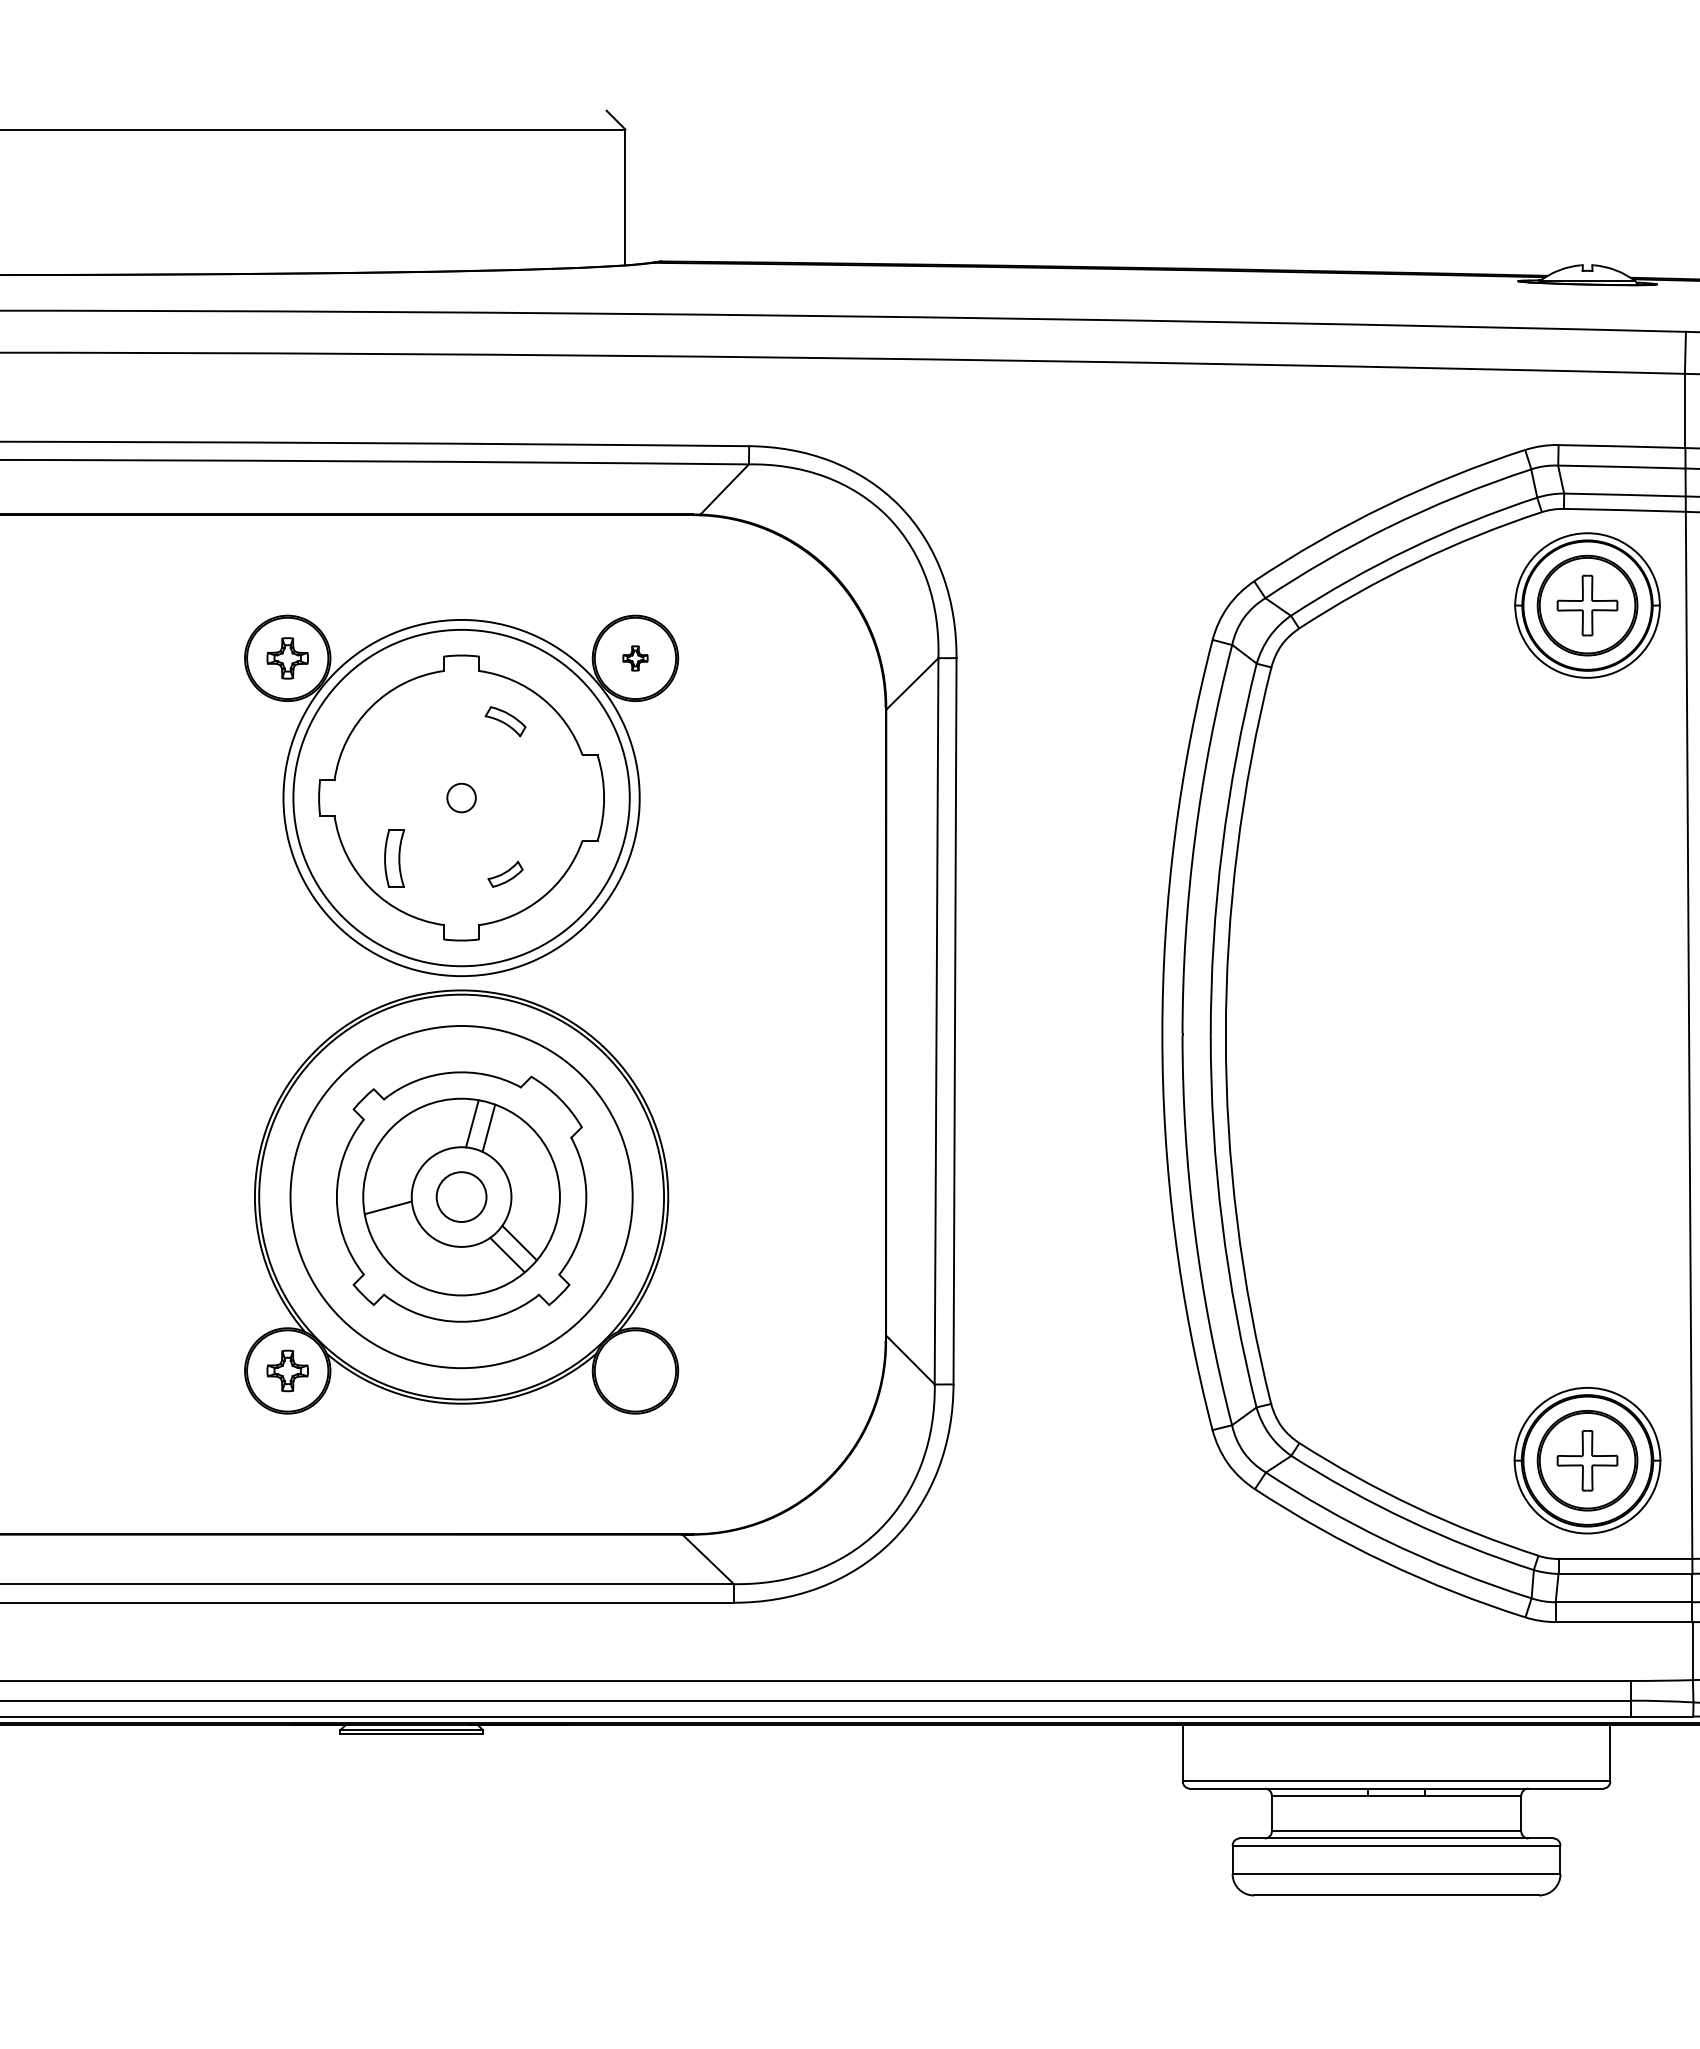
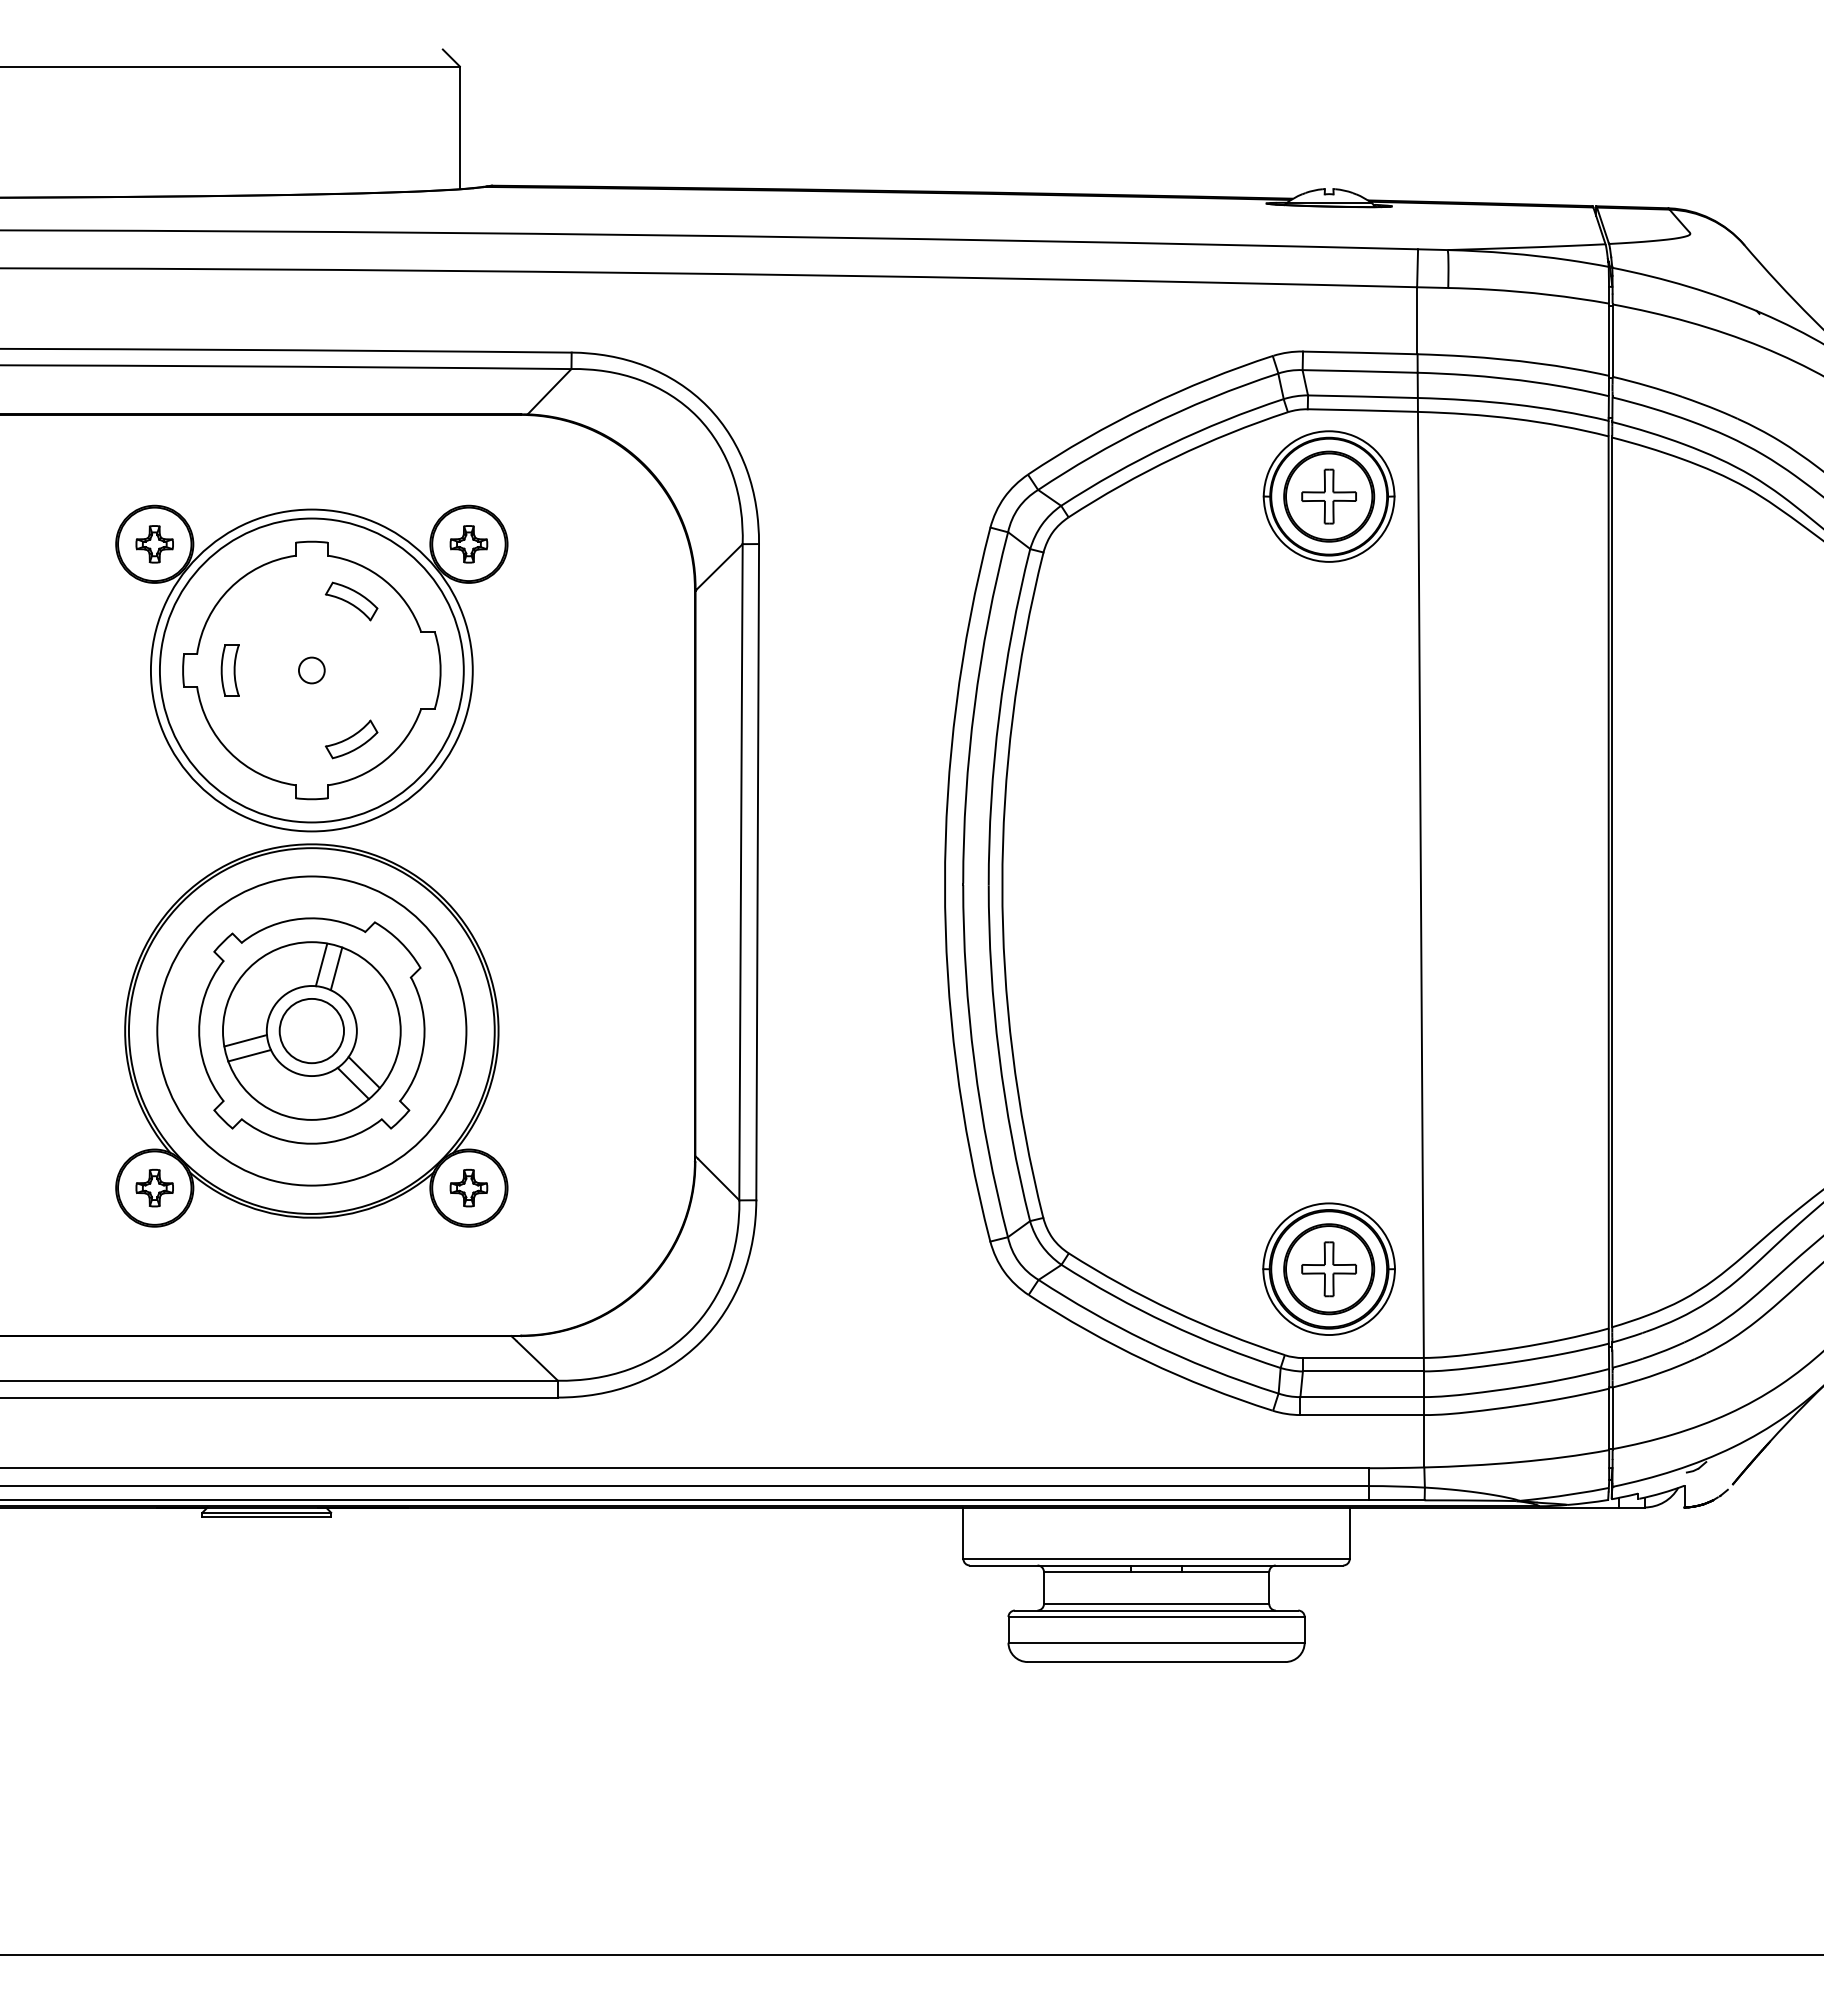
part: (634, 658) -> (468, 544), size x1.67
part: (505, 721) -> (351, 601), size x1.43
part: (393, 858) -> (229, 670), moved
part: (505, 874) -> (351, 739), size x1.67
circle: (461, 1196) -> (311, 1030), size x1.43
line: (392, 1224) -> (249, 1055), added
part: (634, 1371) -> (468, 1188), added

